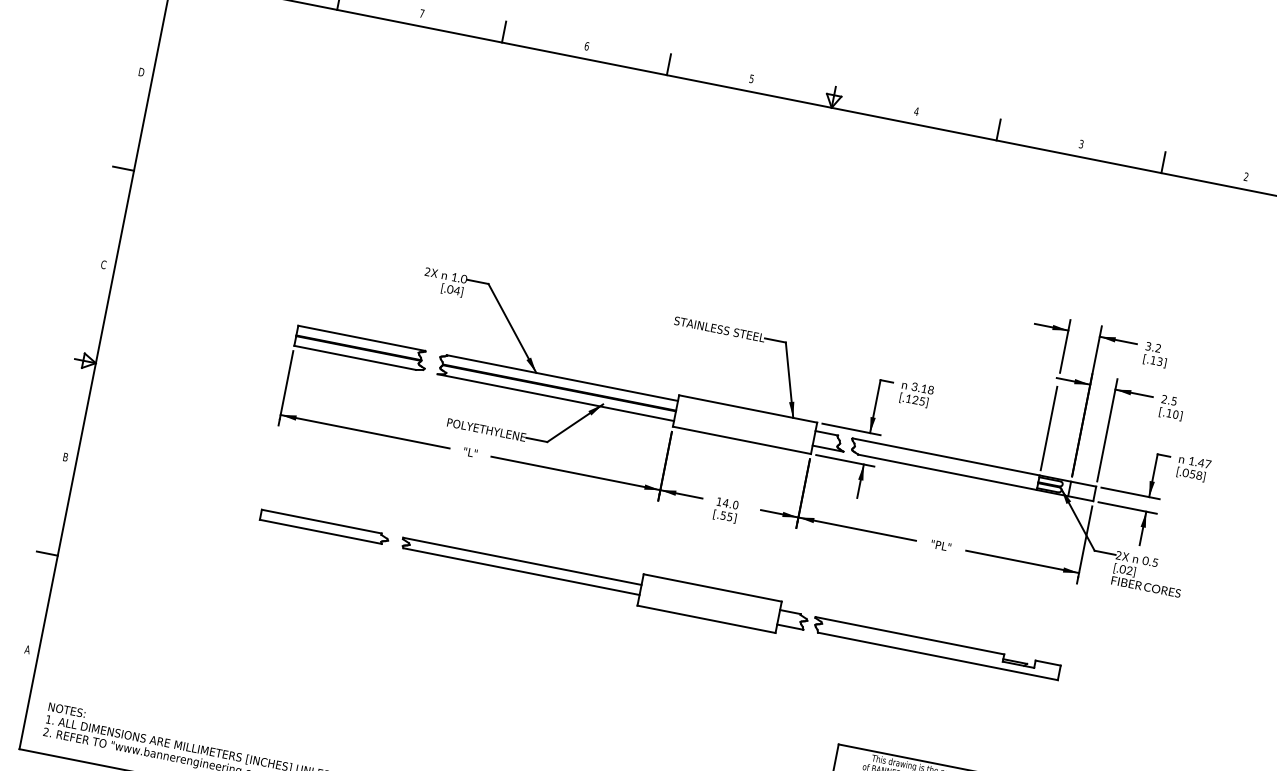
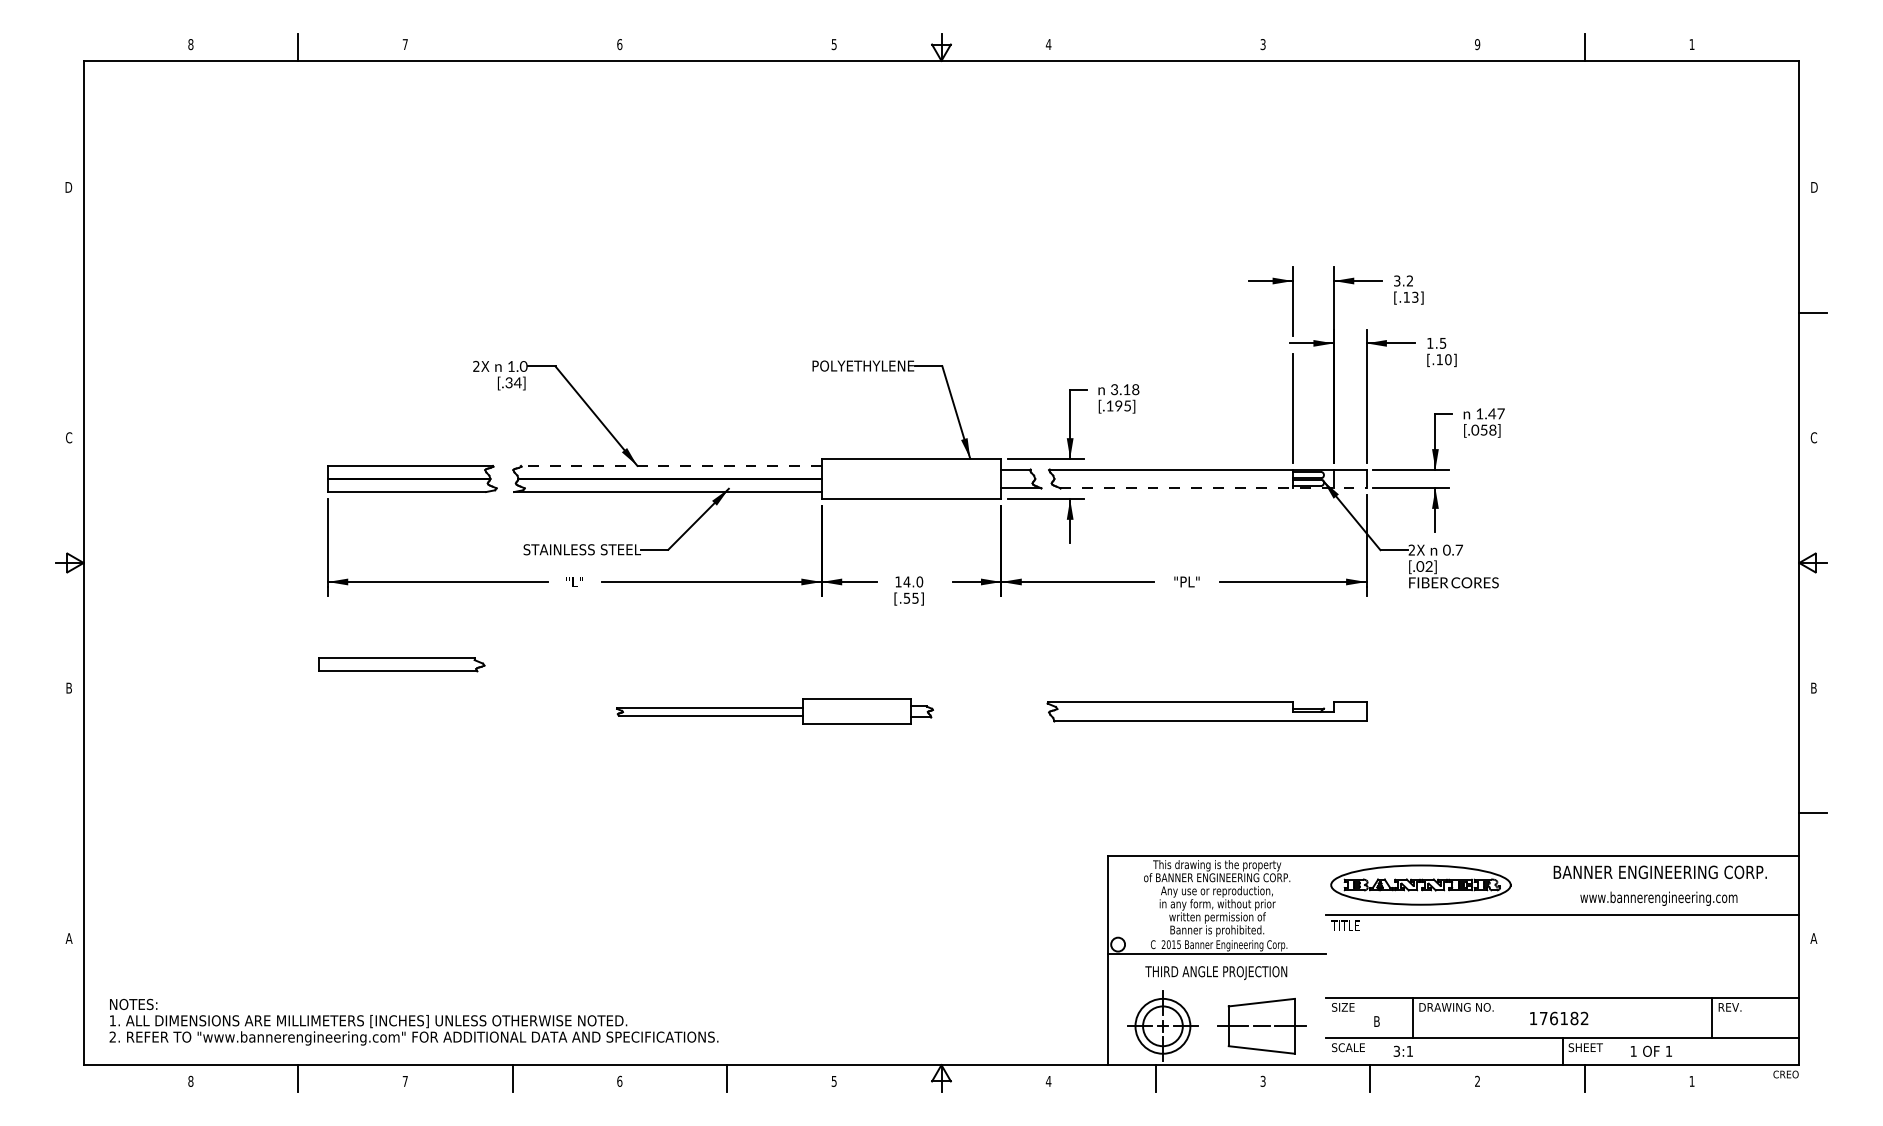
line: (504, 31) -> (512, 46), removed
line: (669, 64) -> (727, 46), removed
line: (998, 129) -> (1155, 46), removed
line: (1163, 162) -> (1370, 46), removed
line: (123, 168) -> (69, 312), removed
text: (1246, 176) -> (1477, 44), 2 -> 9
text: (449, 289) -> (508, 382), [.04] -> [.34]
text: (719, 328) -> (855, 365), STAINLESS STEEL -> POLYETHYLENE
line: (561, 377) -> (670, 465), solid -> dashed
text: (1164, 398) -> (1430, 342), 2.5 -> 1.5
text: (915, 400) -> (1118, 406), [.125] -> [.195]
text: (480, 428) -> (581, 549), POLYETHYLENE -> STAINLESS STEEL
line: (975, 477) -> (1213, 488), solid -> dashed
part: (324, 527) -> (401, 664), moved
line: (46, 553) -> (69, 813), removed
text: (1154, 562) -> (1458, 549), 0.5 -> 0.7
part: (604, 582) -> (774, 711), size x0.6

